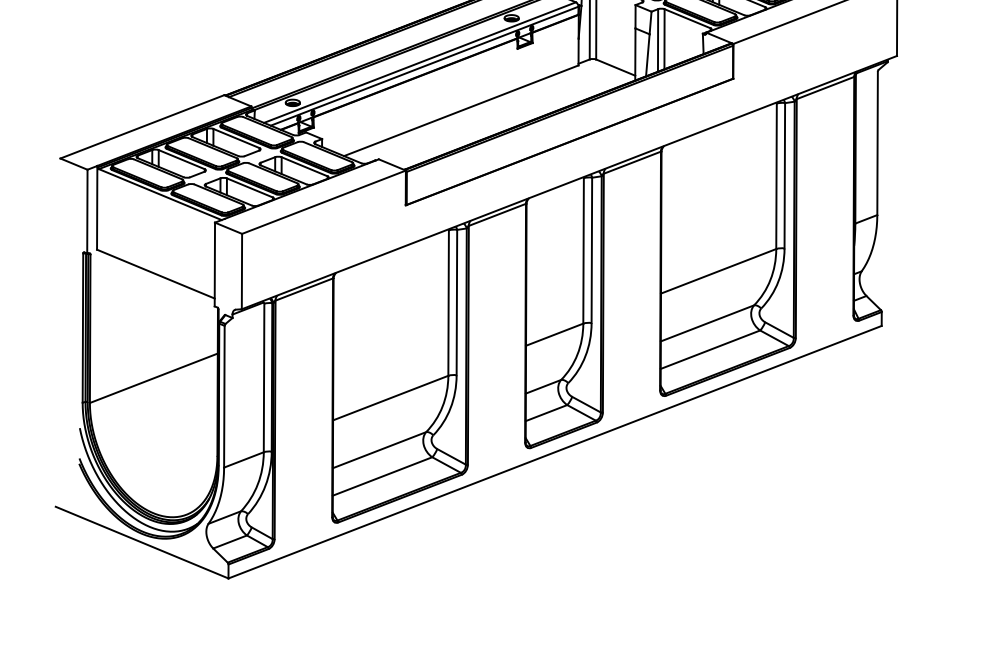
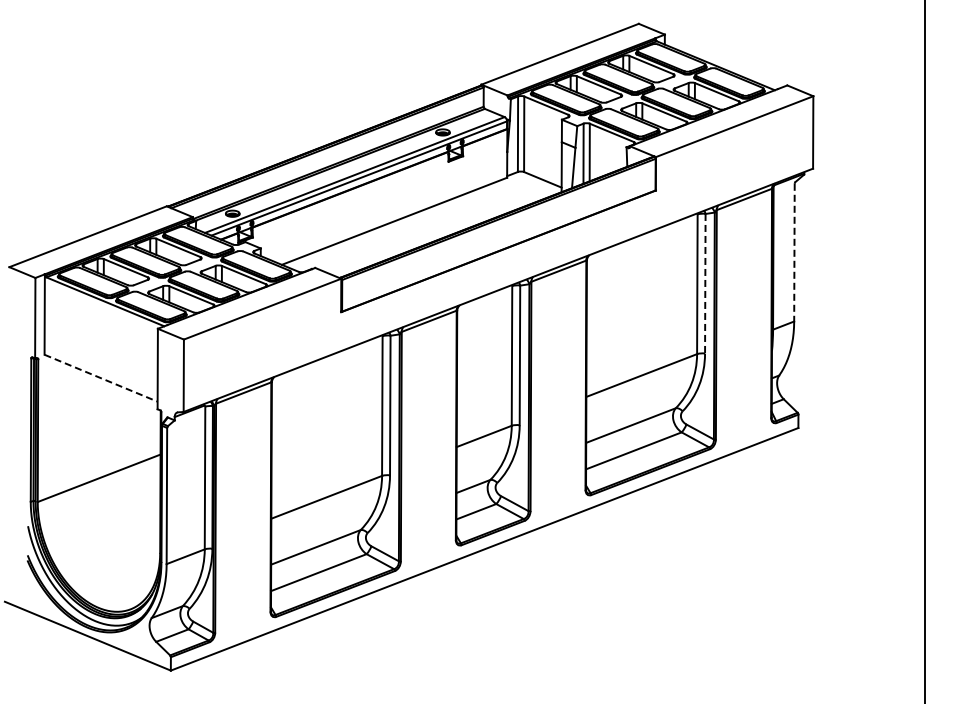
line: (877, 143) -> (794, 252), solid -> dashed
line: (785, 175) -> (705, 283), solid -> dashed
line: (156, 274) -> (101, 378), solid -> dashed

